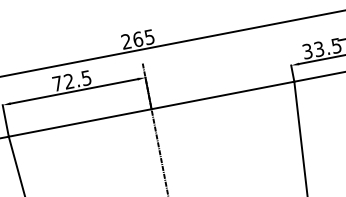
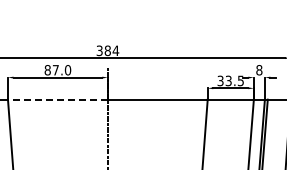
text: (137, 39) -> (107, 50), 265 -> 384
text: (71, 81) -> (57, 70), 72.5 -> 87.0
line: (79, 122) -> (57, 99), solid -> dashed

